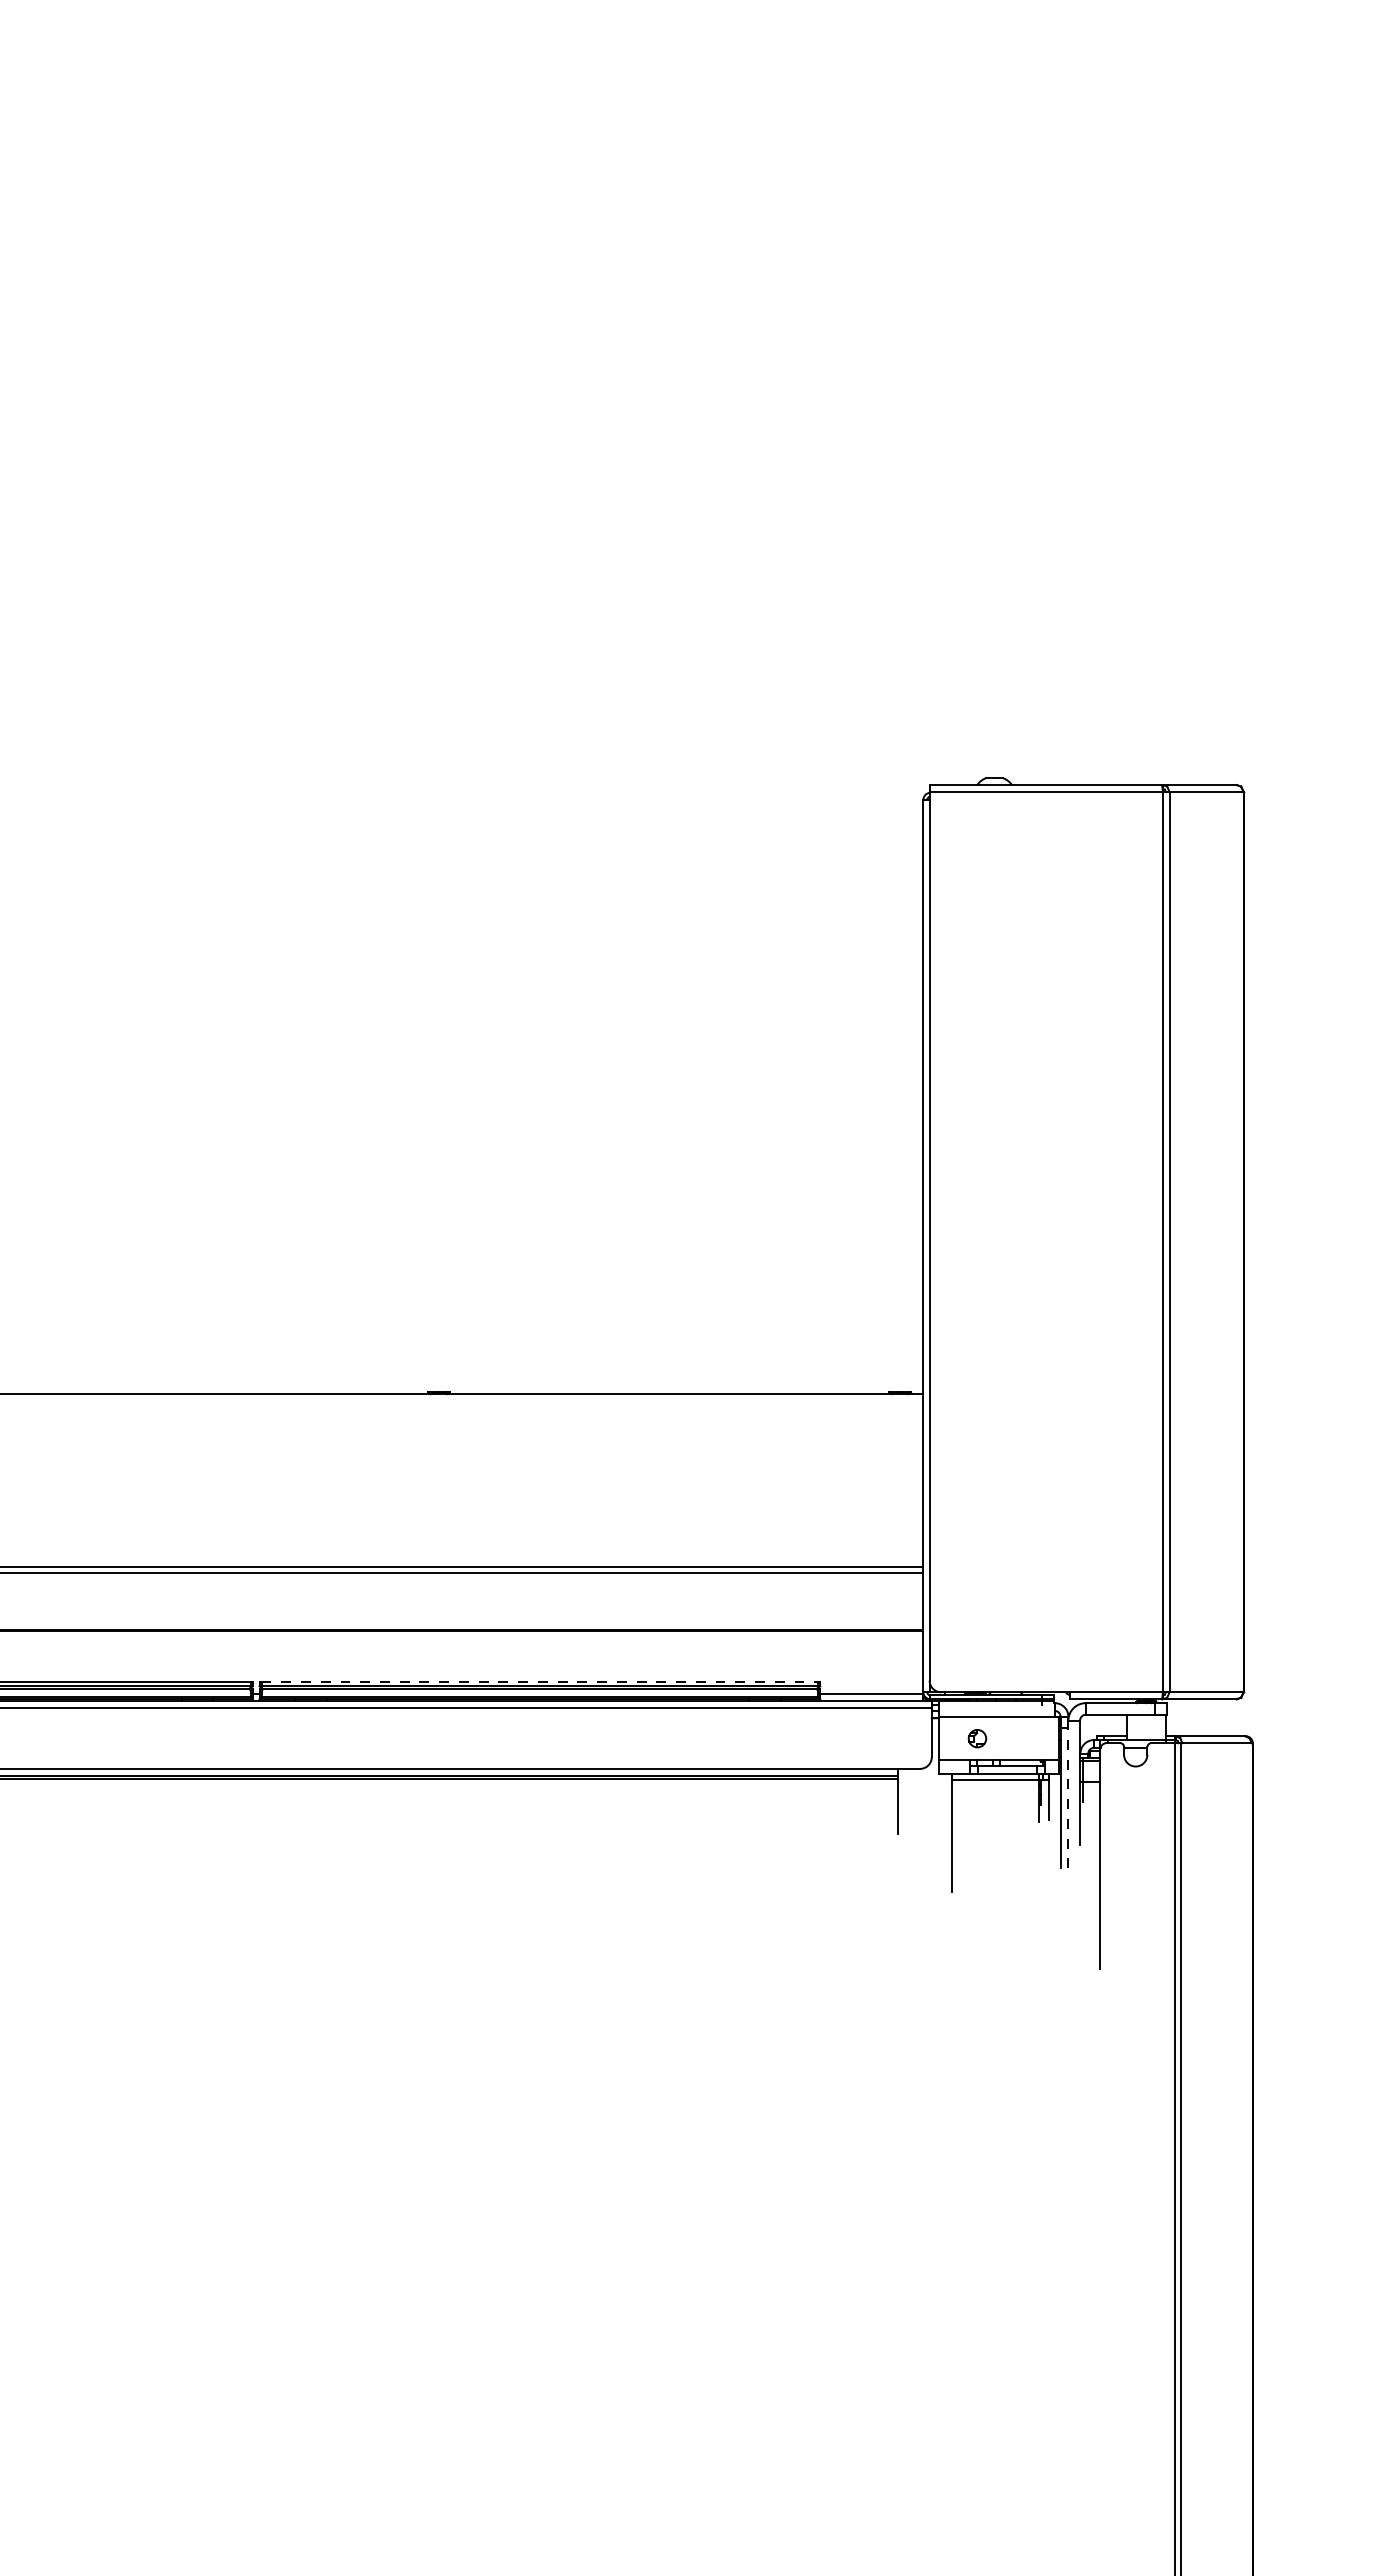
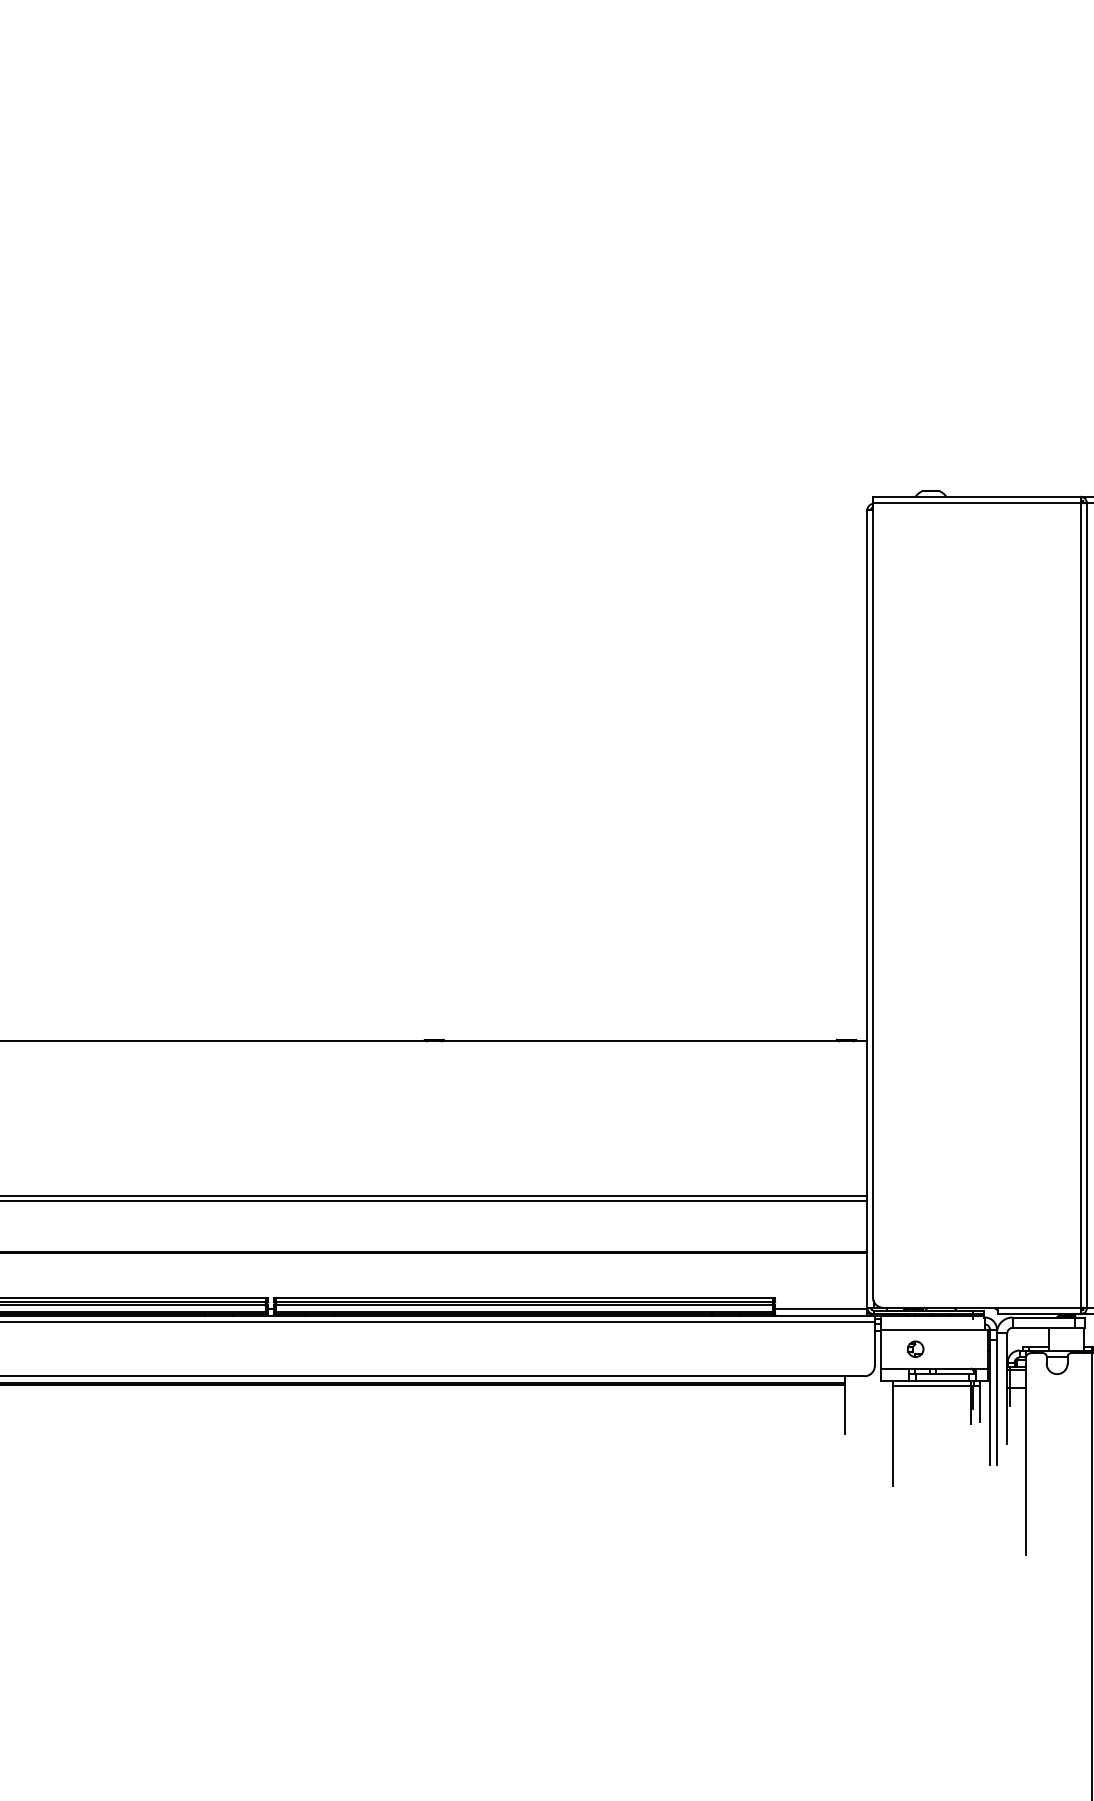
line: (540, 1681) -> (525, 1298), dashed -> solid
line: (1068, 1798) -> (997, 1402), dashed -> solid

